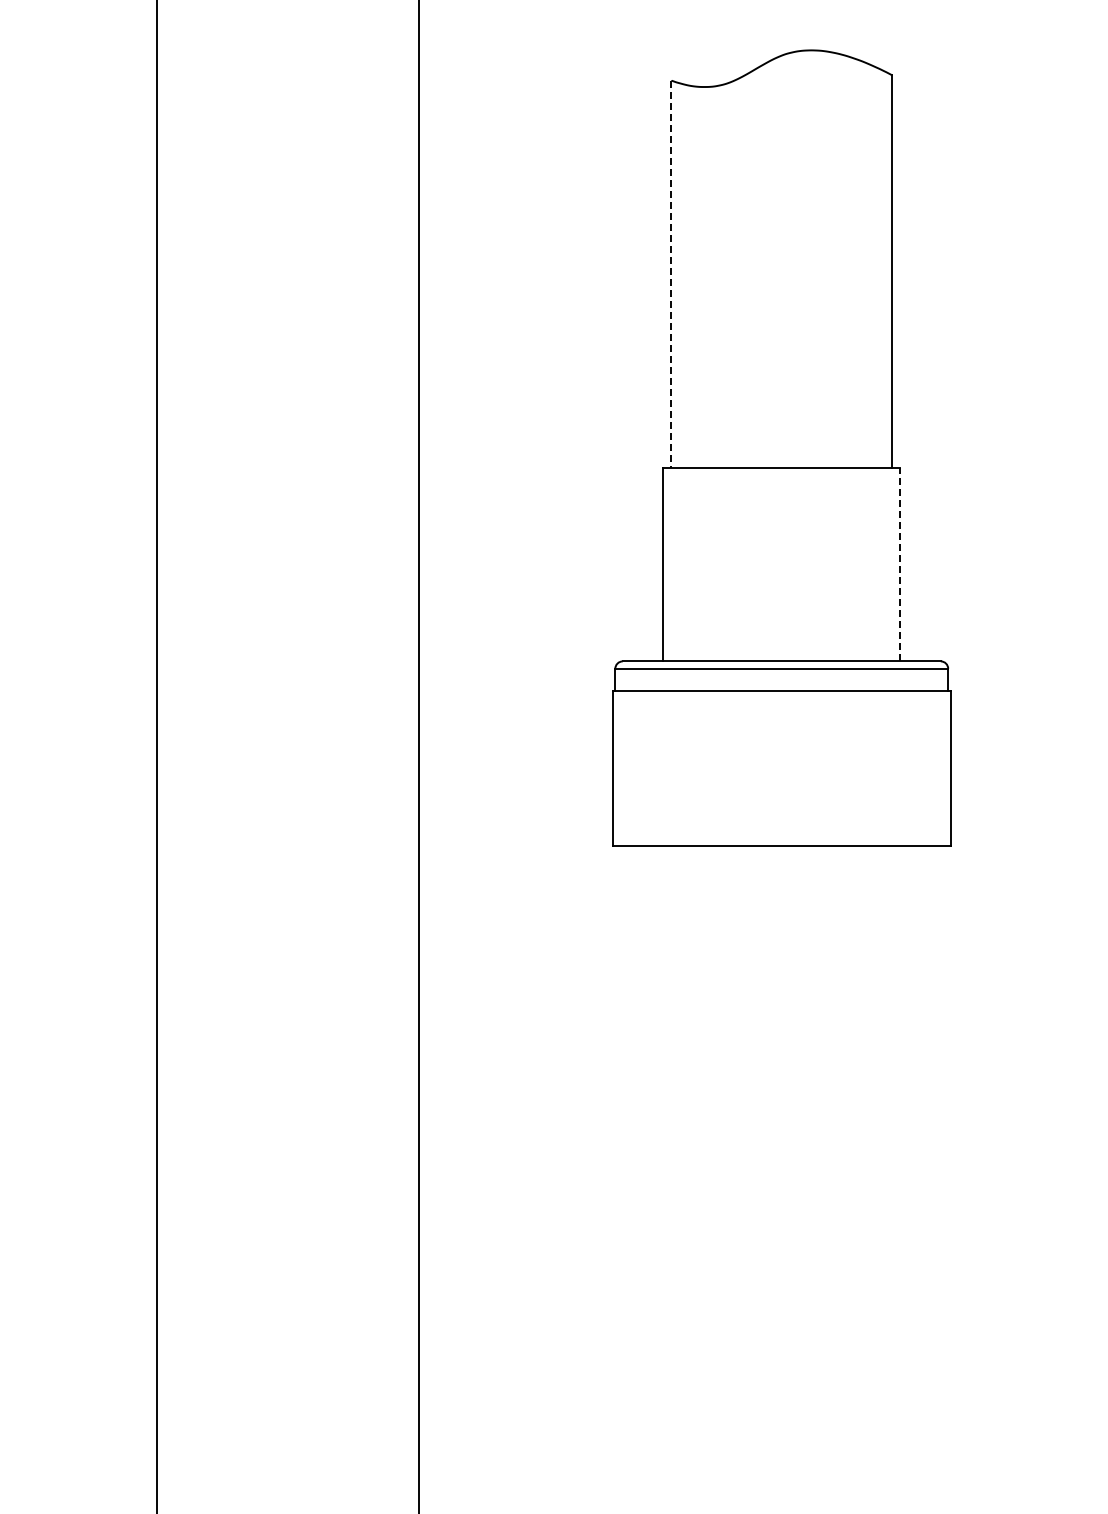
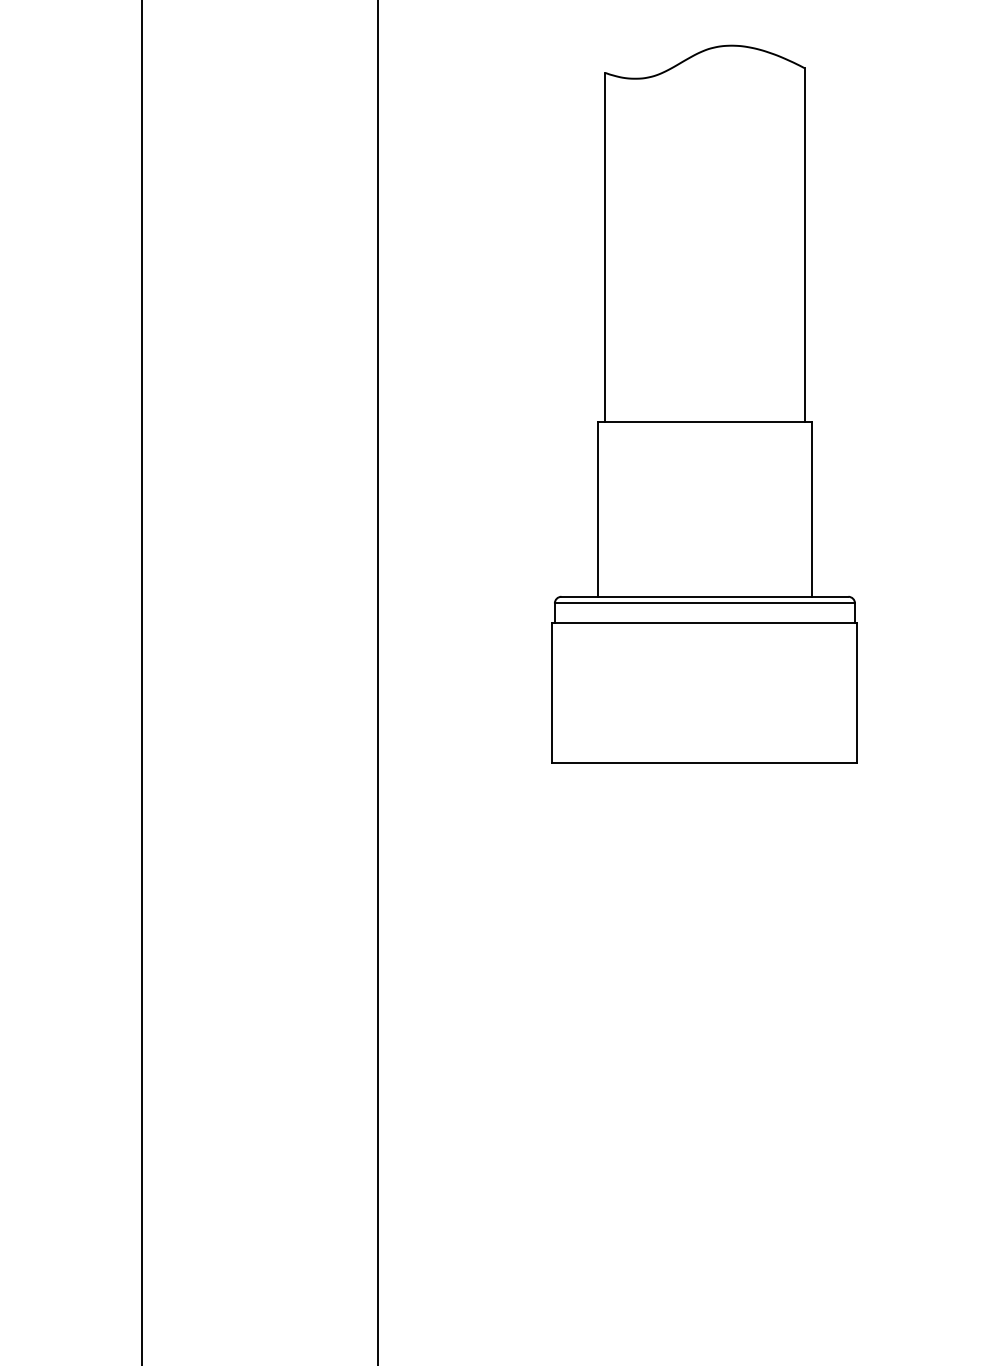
line: (671, 274) -> (605, 247), dashed -> solid
line: (900, 564) -> (812, 509), dashed -> solid

